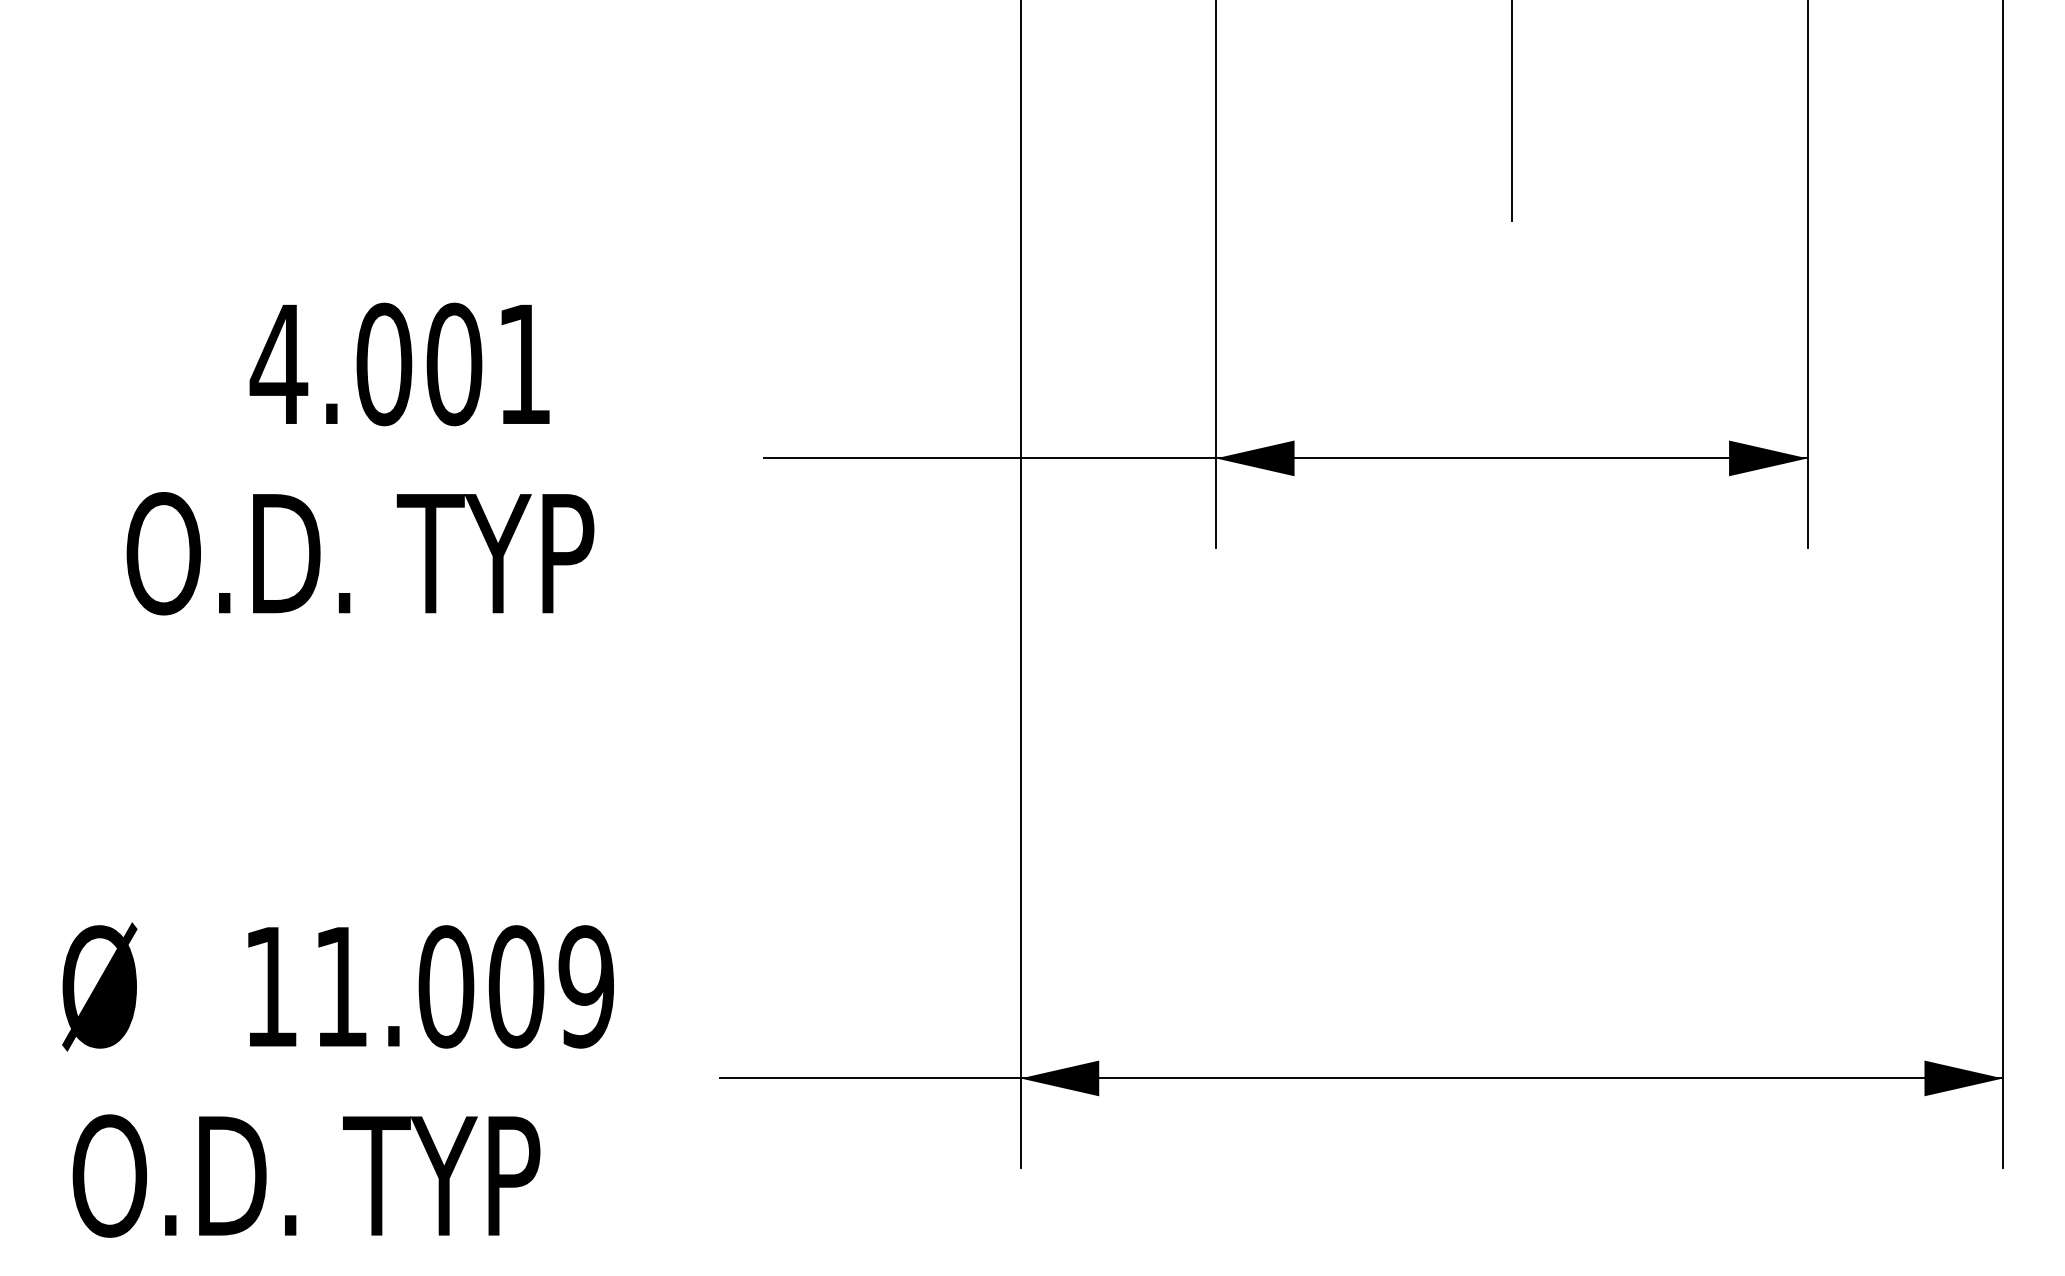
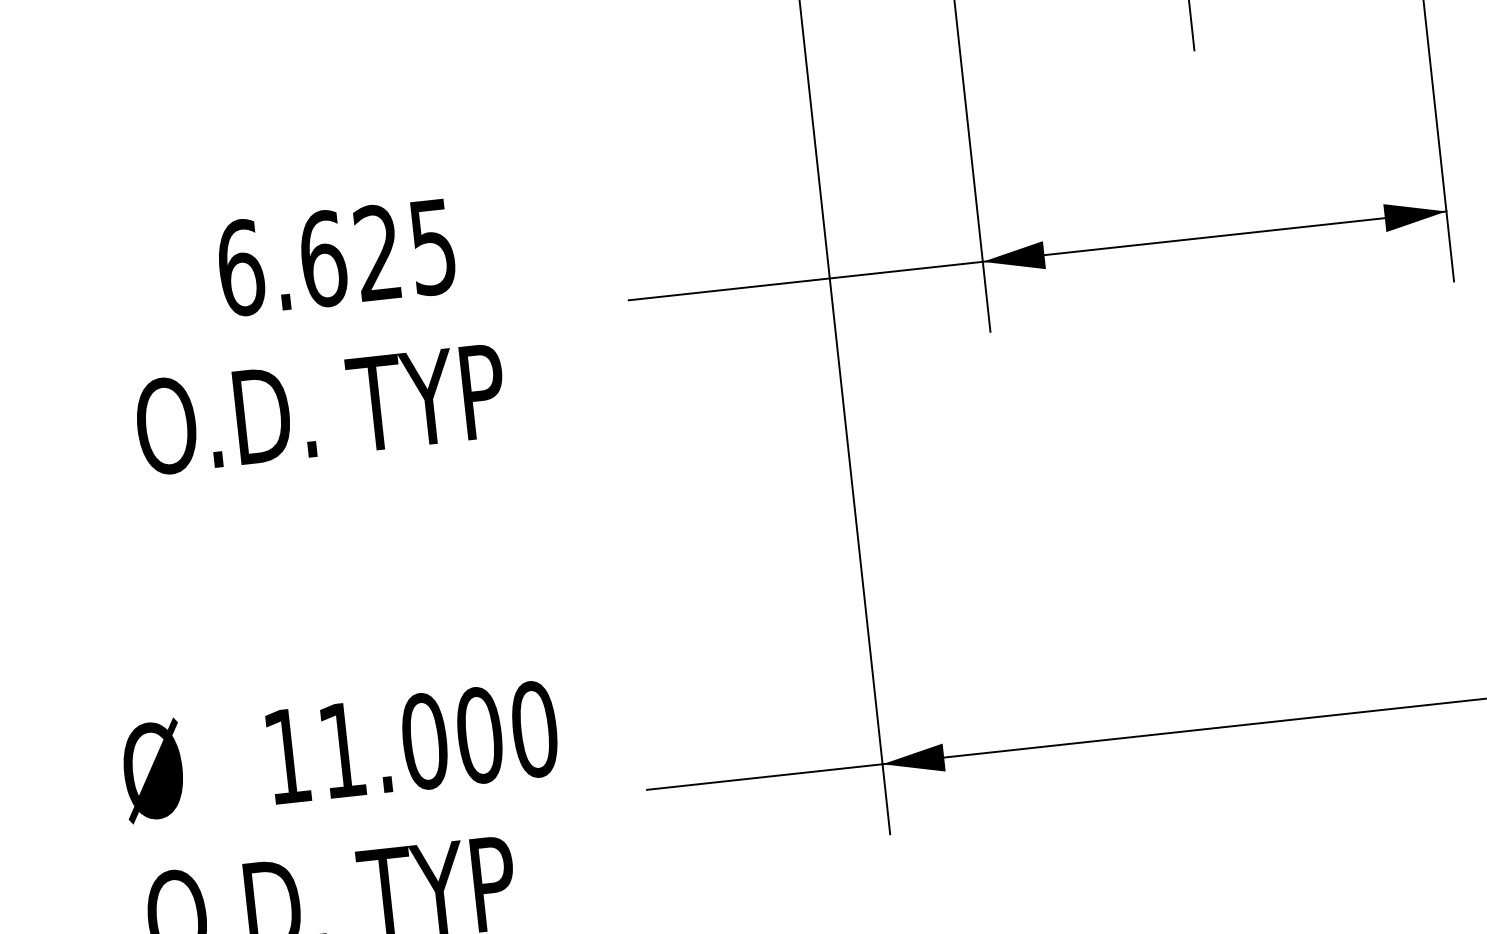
text: (399, 364) -> (335, 257), 4.001 -> 6.625
text: (586, 986) -> (534, 729), 11.009 -> 11.000

